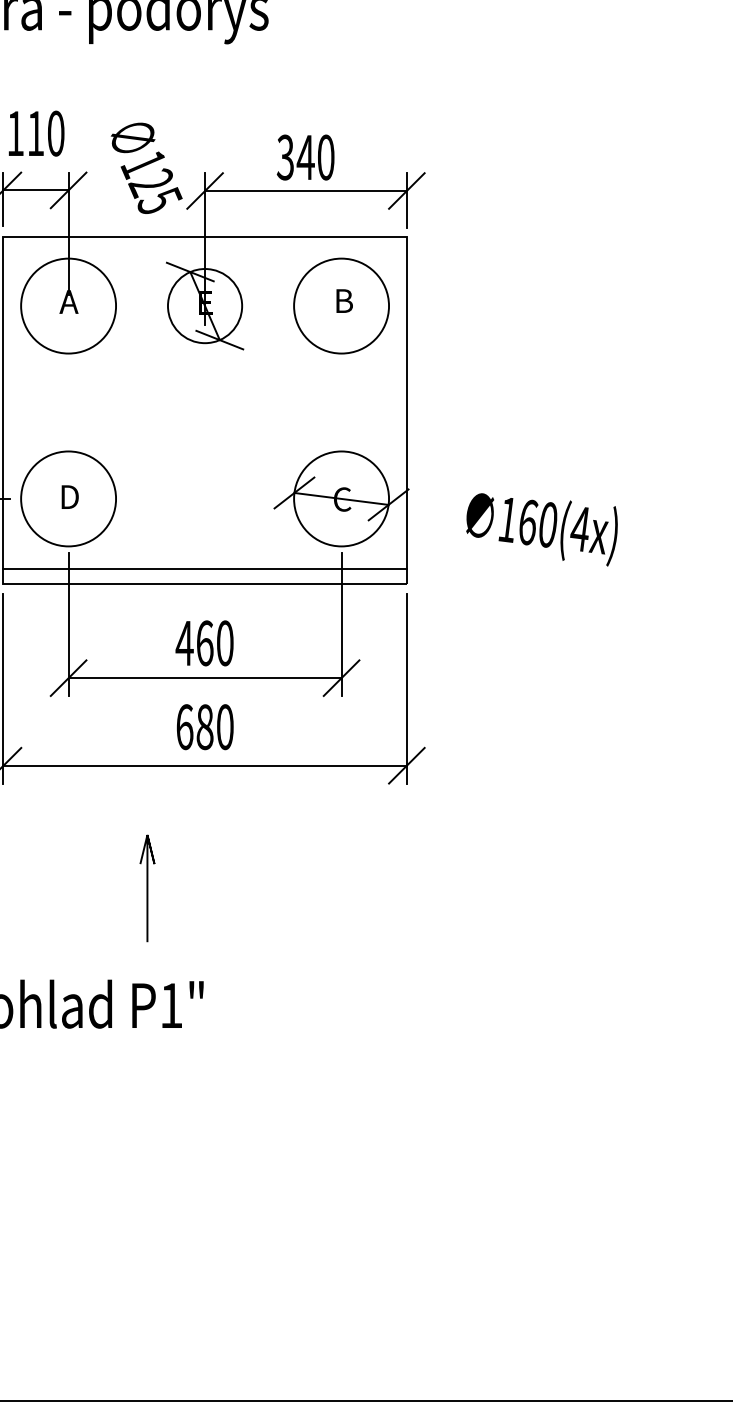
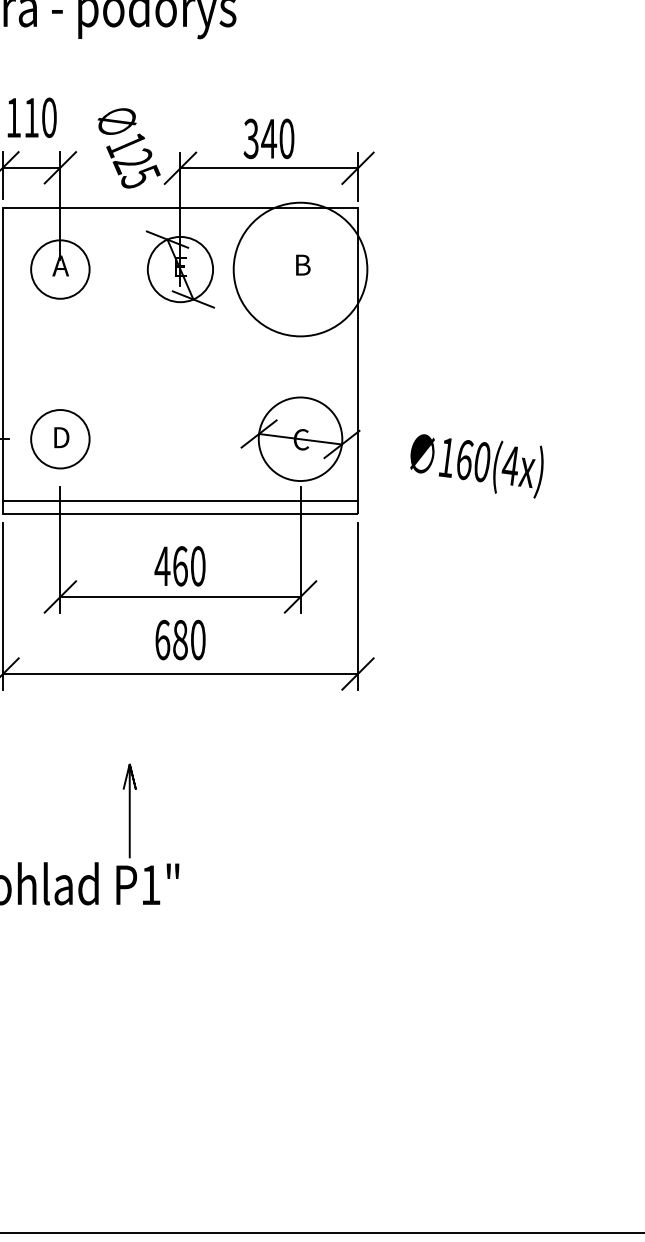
circle: (68, 305) -> (60, 269), size x0.7
circle: (341, 305) -> (300, 269), size x1.6
circle: (68, 498) -> (60, 438), size x0.7
line: (147, 888) -> (129, 811), moved

